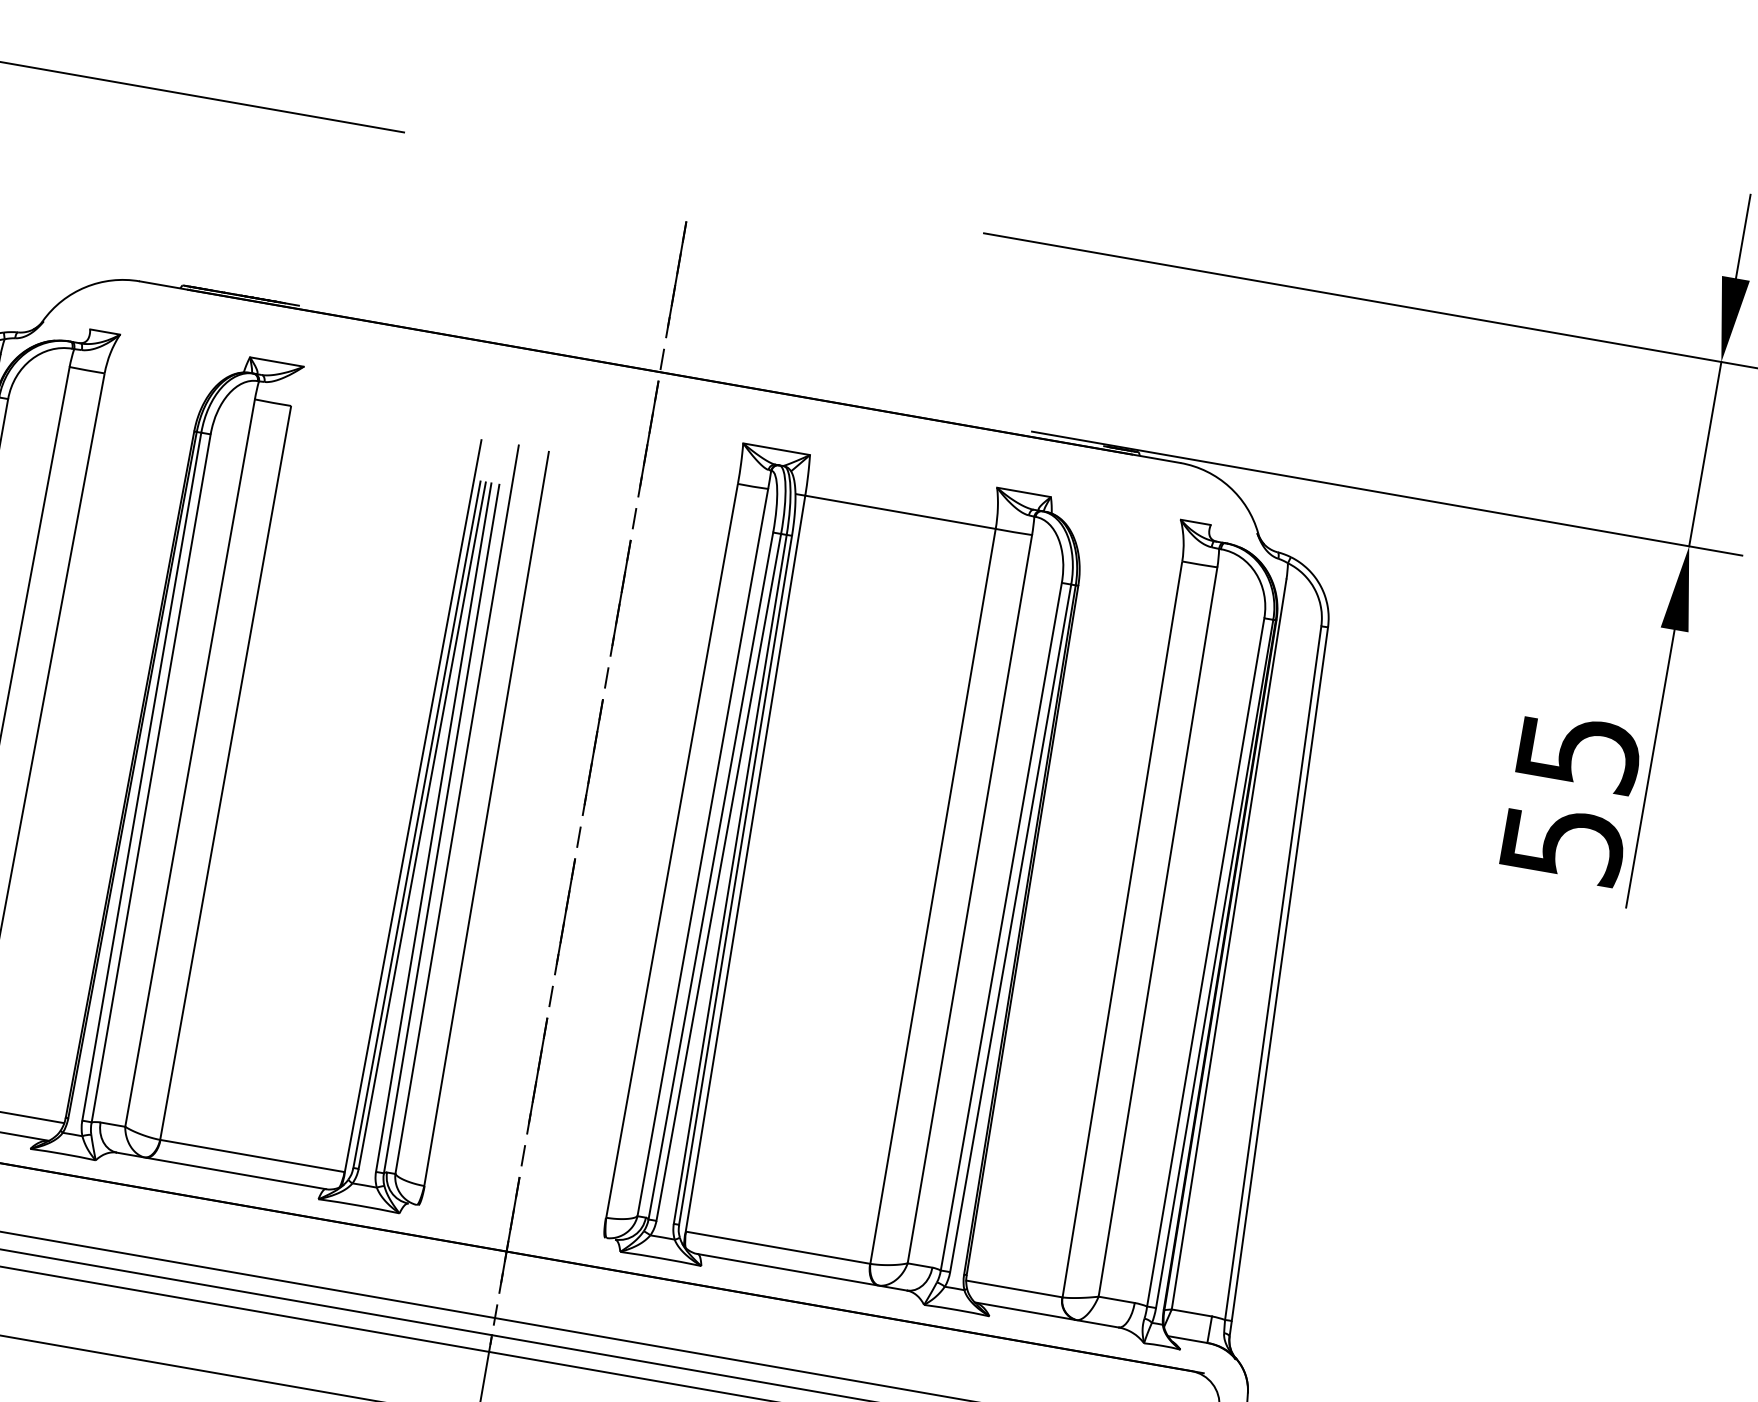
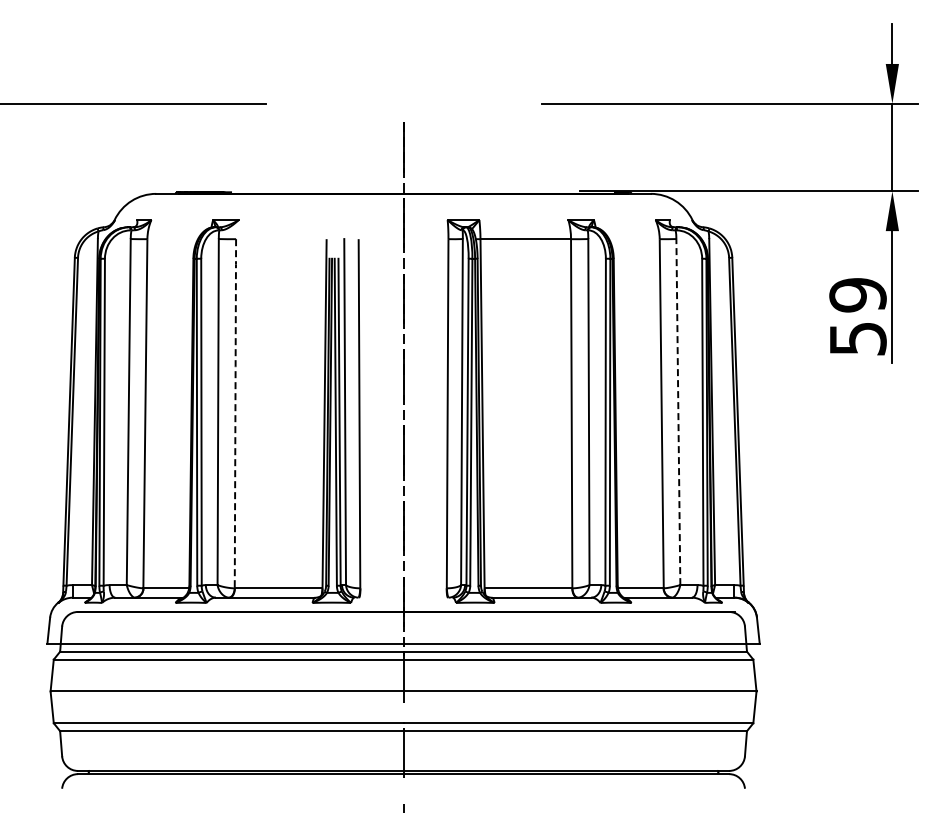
text: (1577, 752) -> (857, 295), 55 -> 59
line: (226, 770) -> (235, 412), solid -> dashed
line: (1158, 930) -> (678, 411), solid -> dashed

